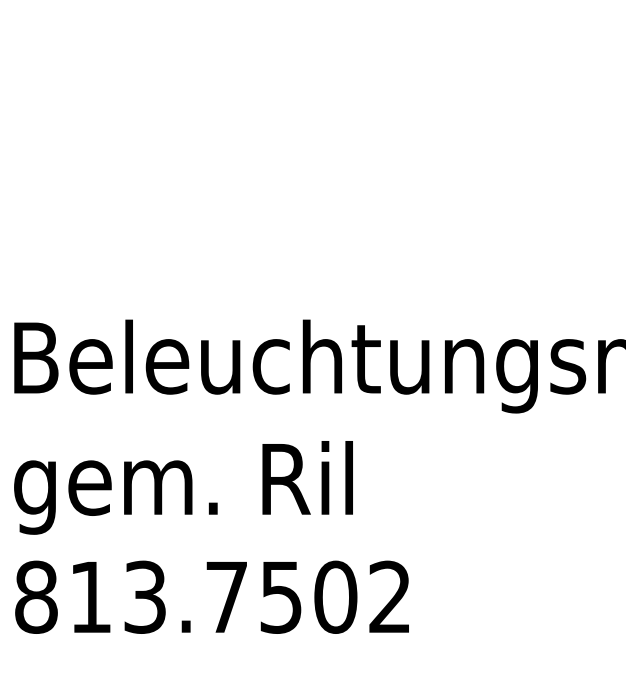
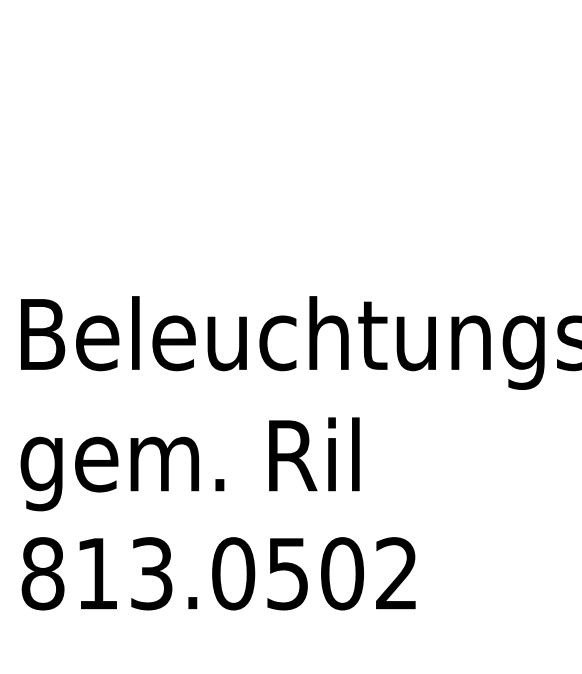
text: (226, 596) -> (233, 572), 813.7502 -> 813.0502

